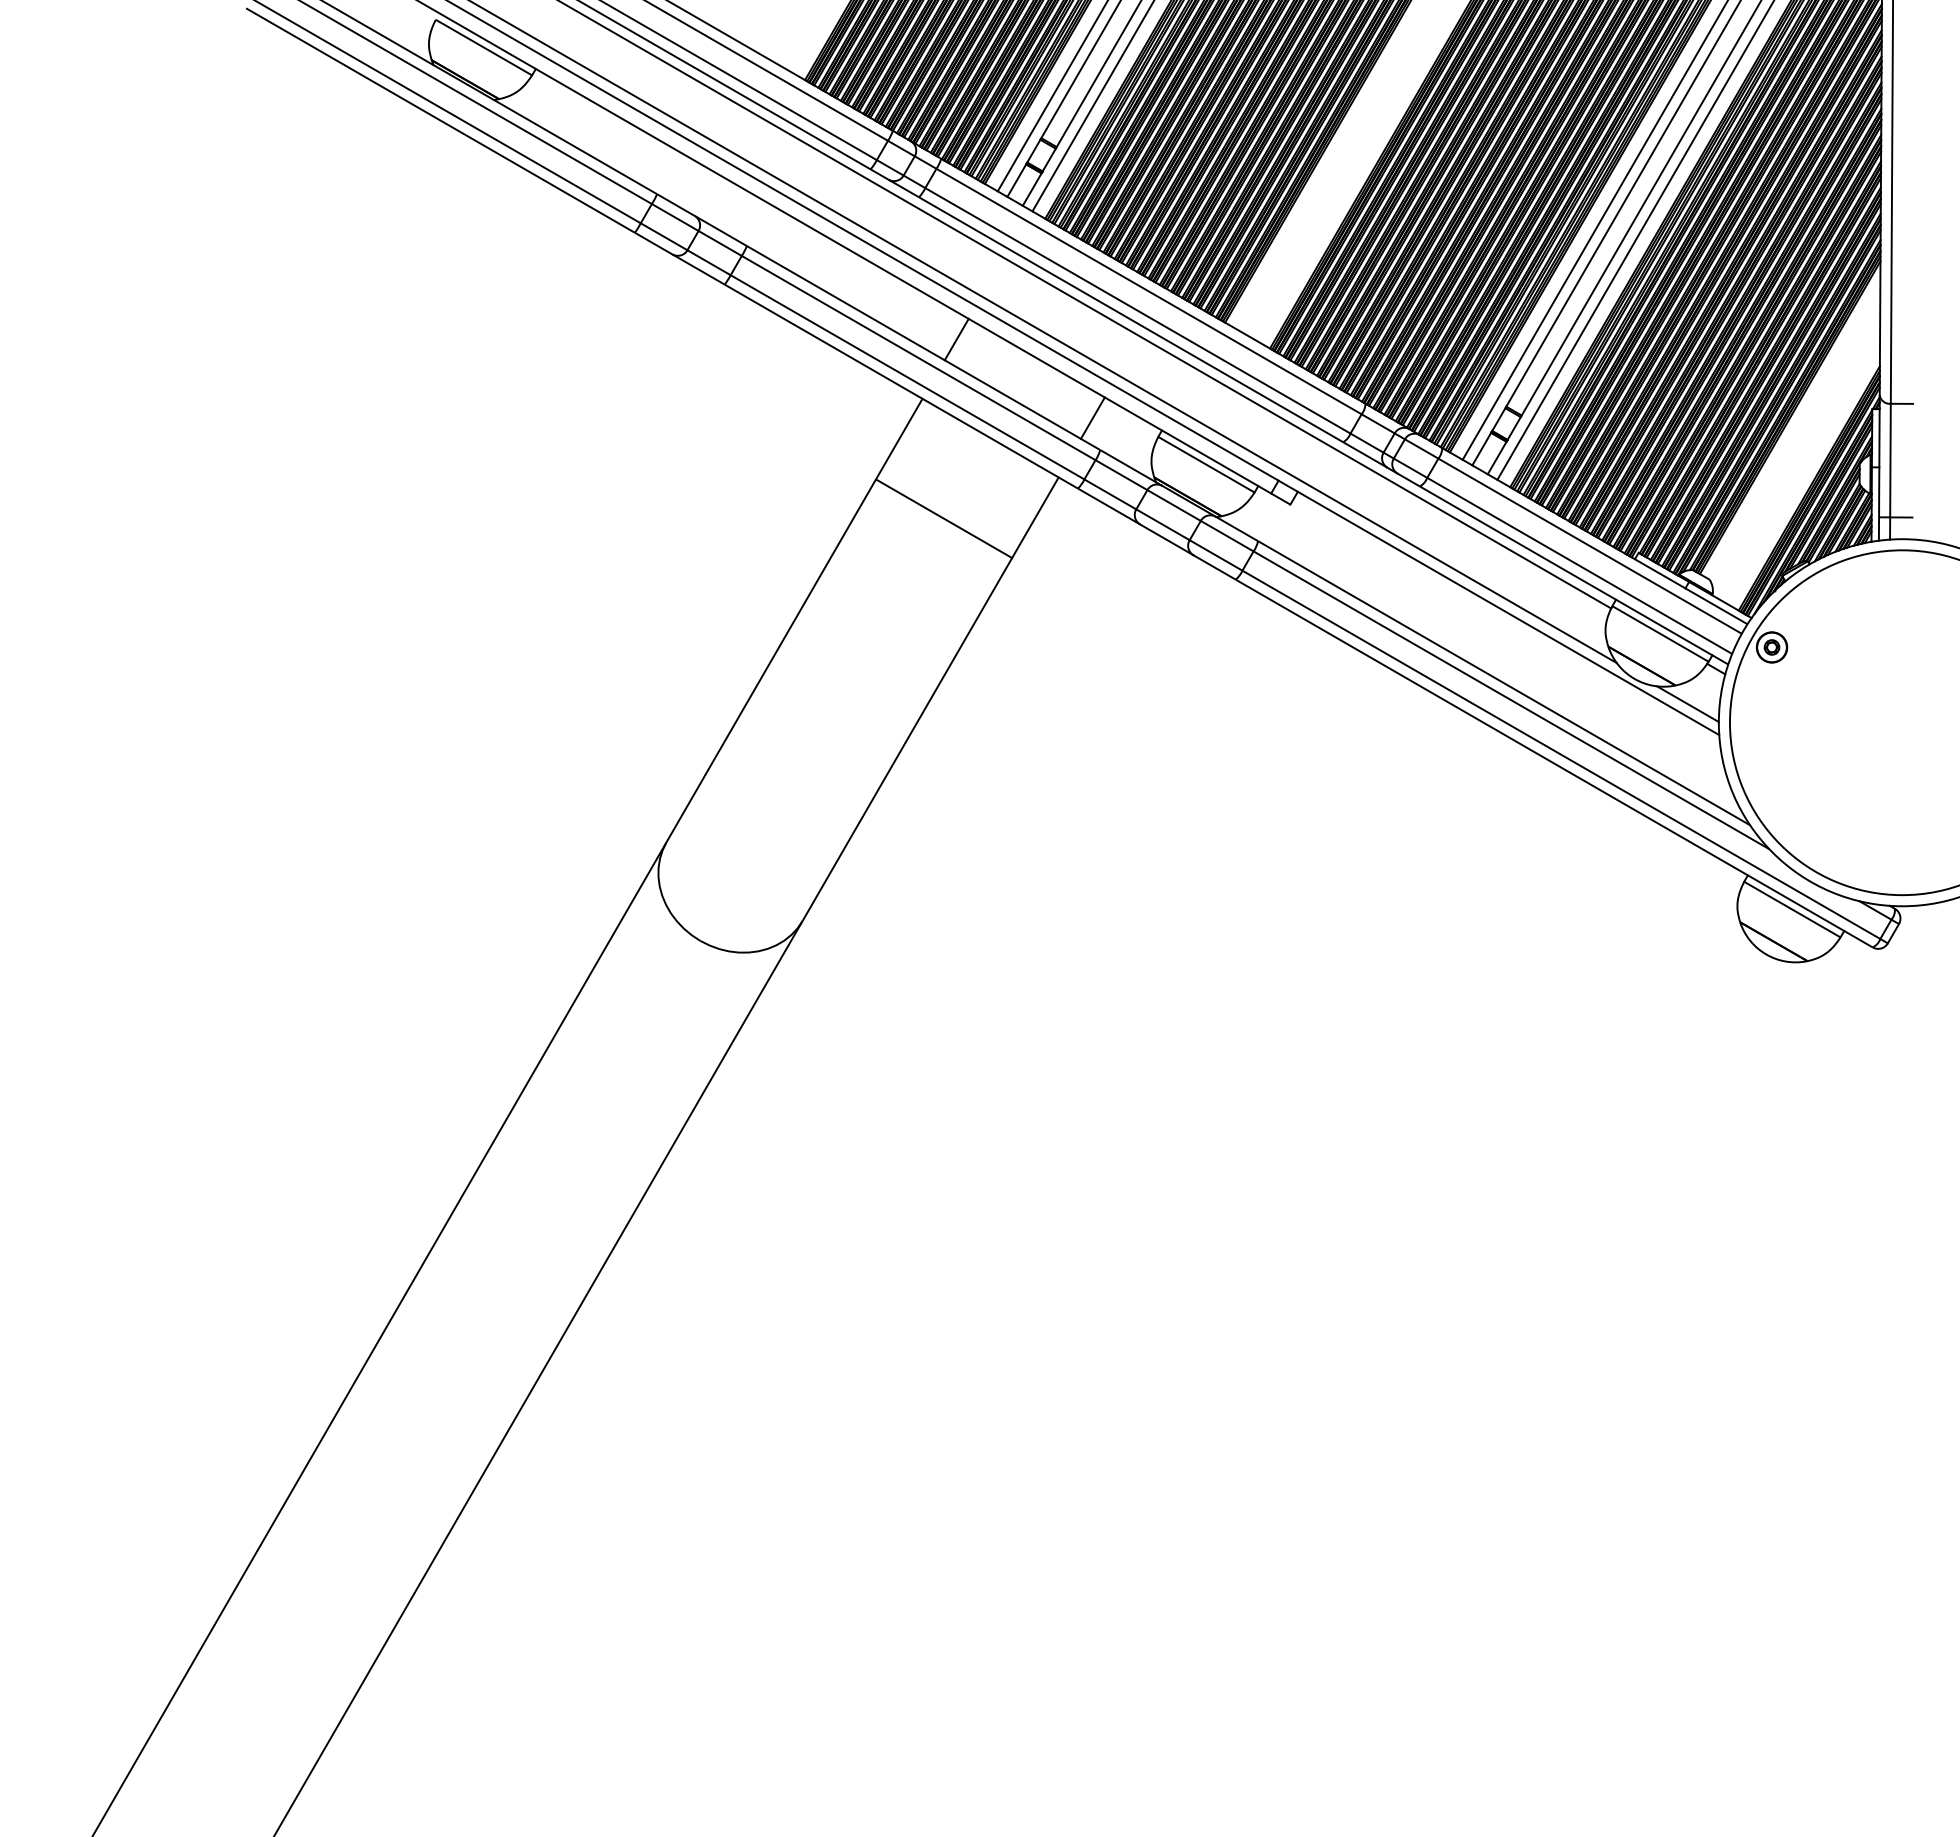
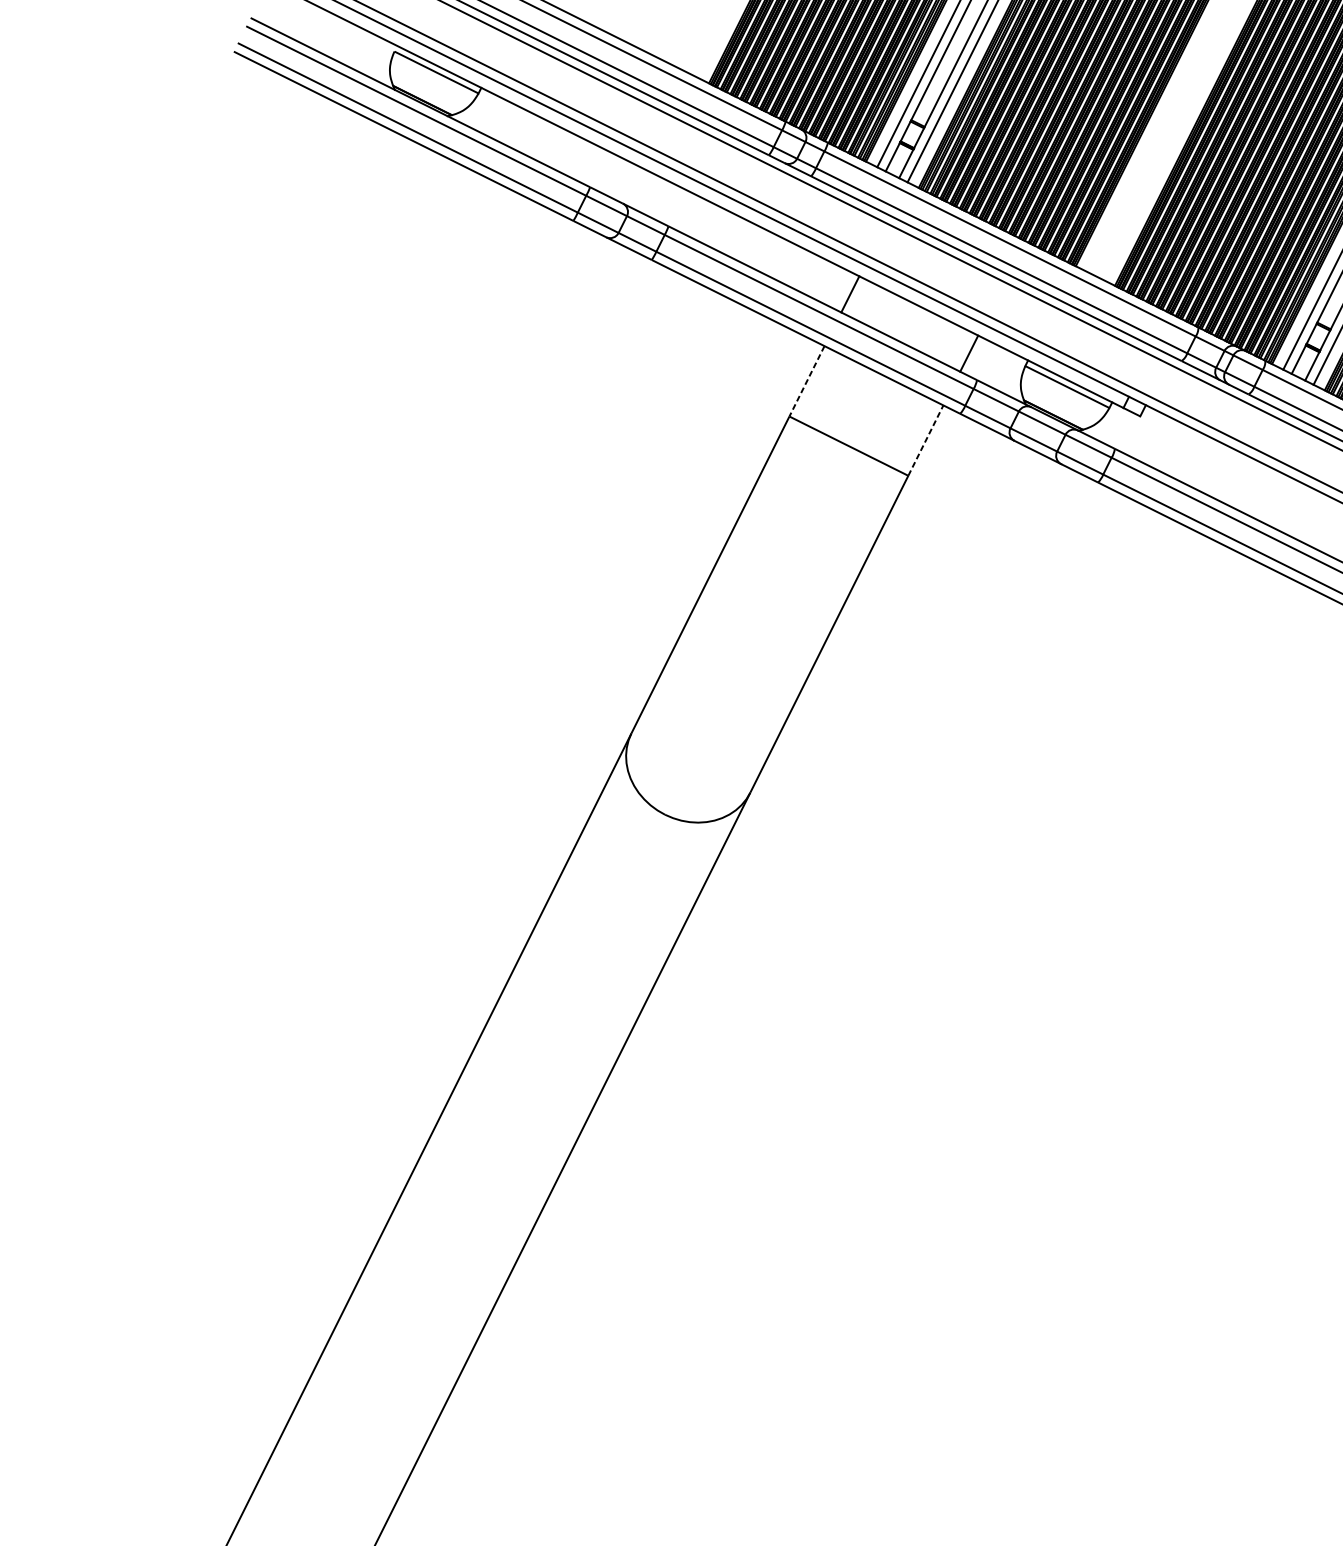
line: (899, 439) -> (807, 381), solid -> dashed
line: (1035, 517) -> (925, 440), solid -> dashed

